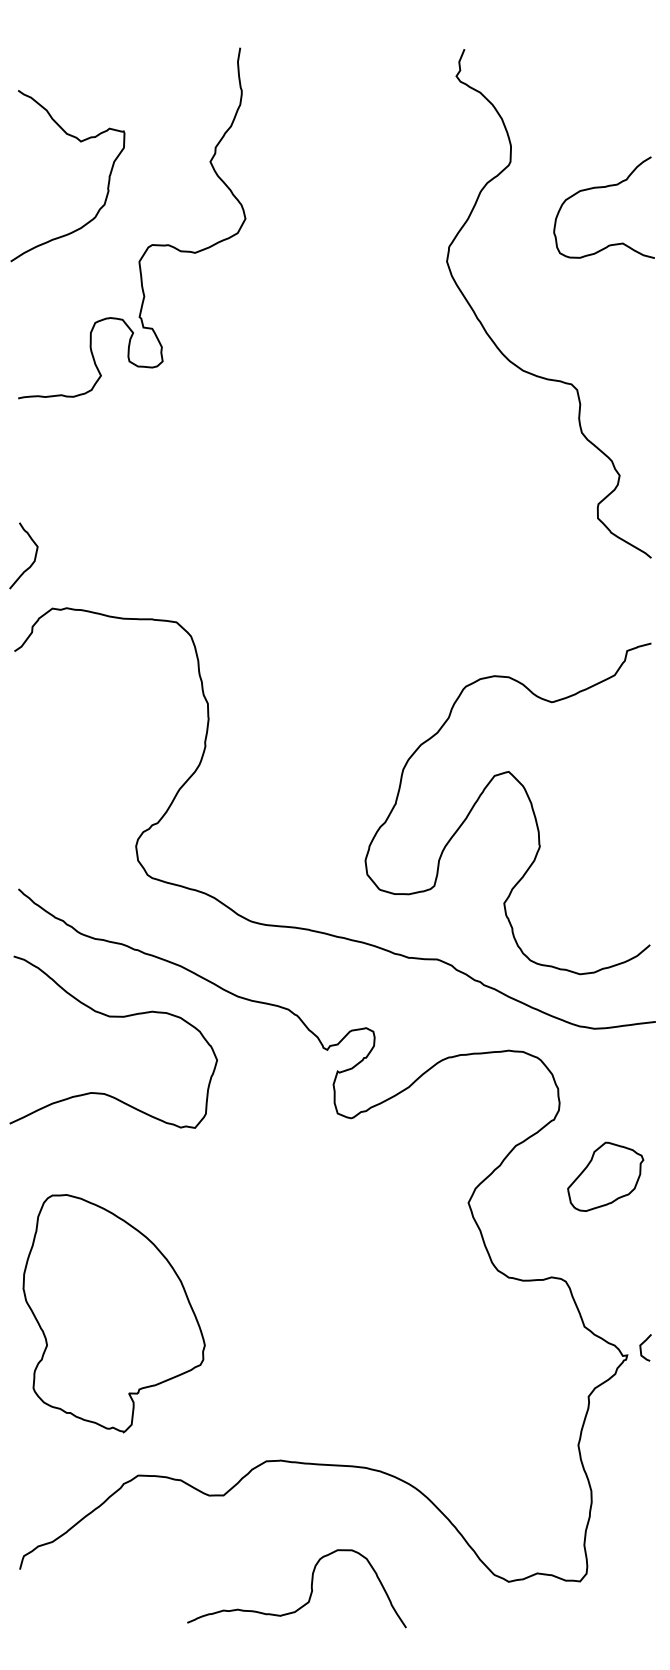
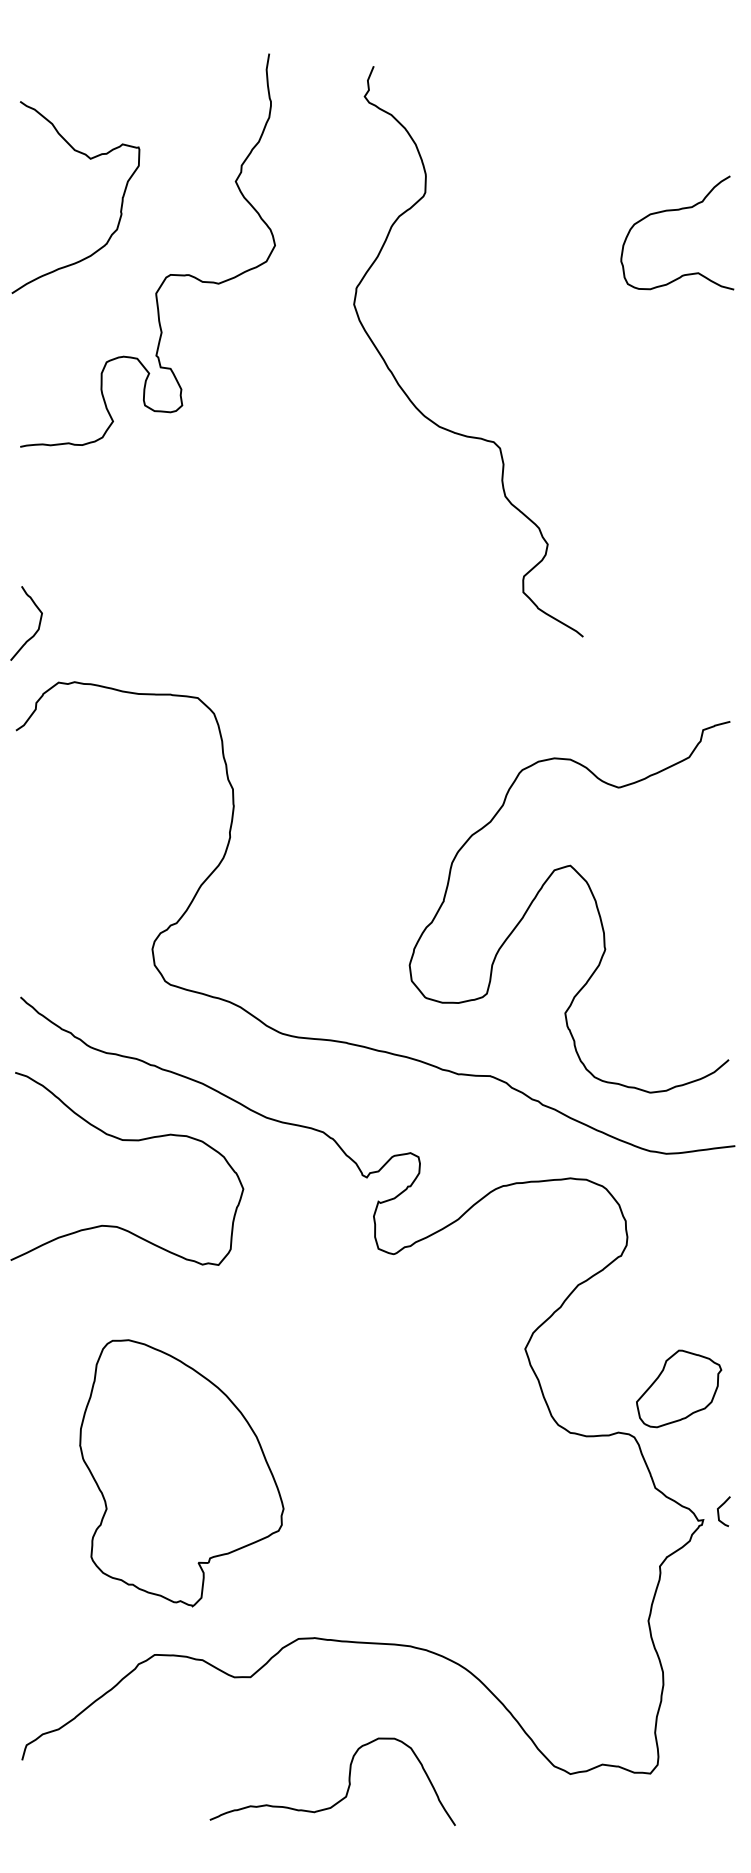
curve: (494, 341) -> (407, 394), moved
part: (606, 1176) -> (679, 1388), moved
part: (113, 1313) -> (181, 1473), moved

